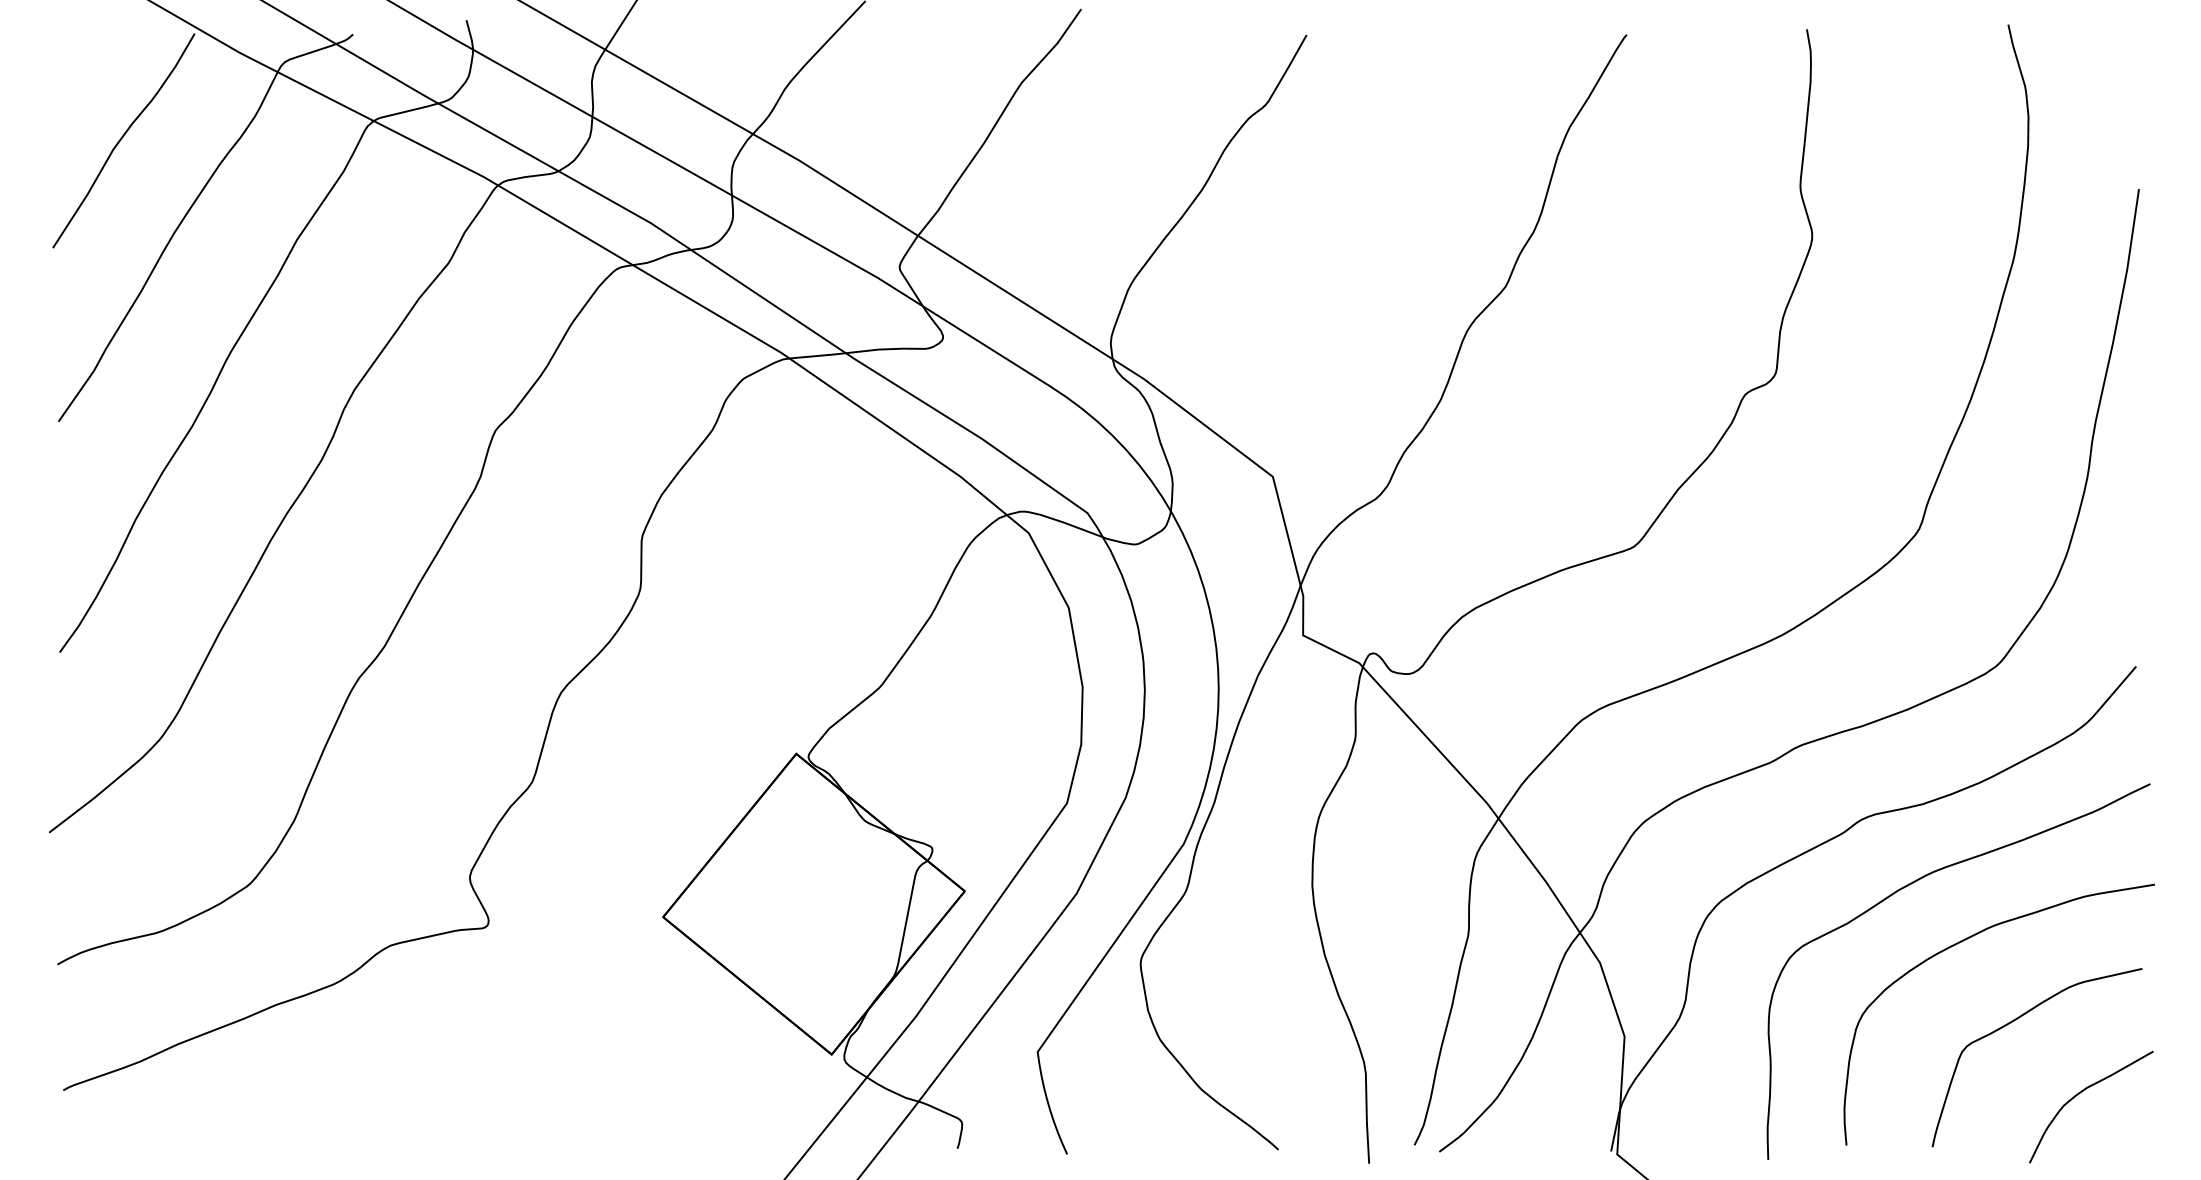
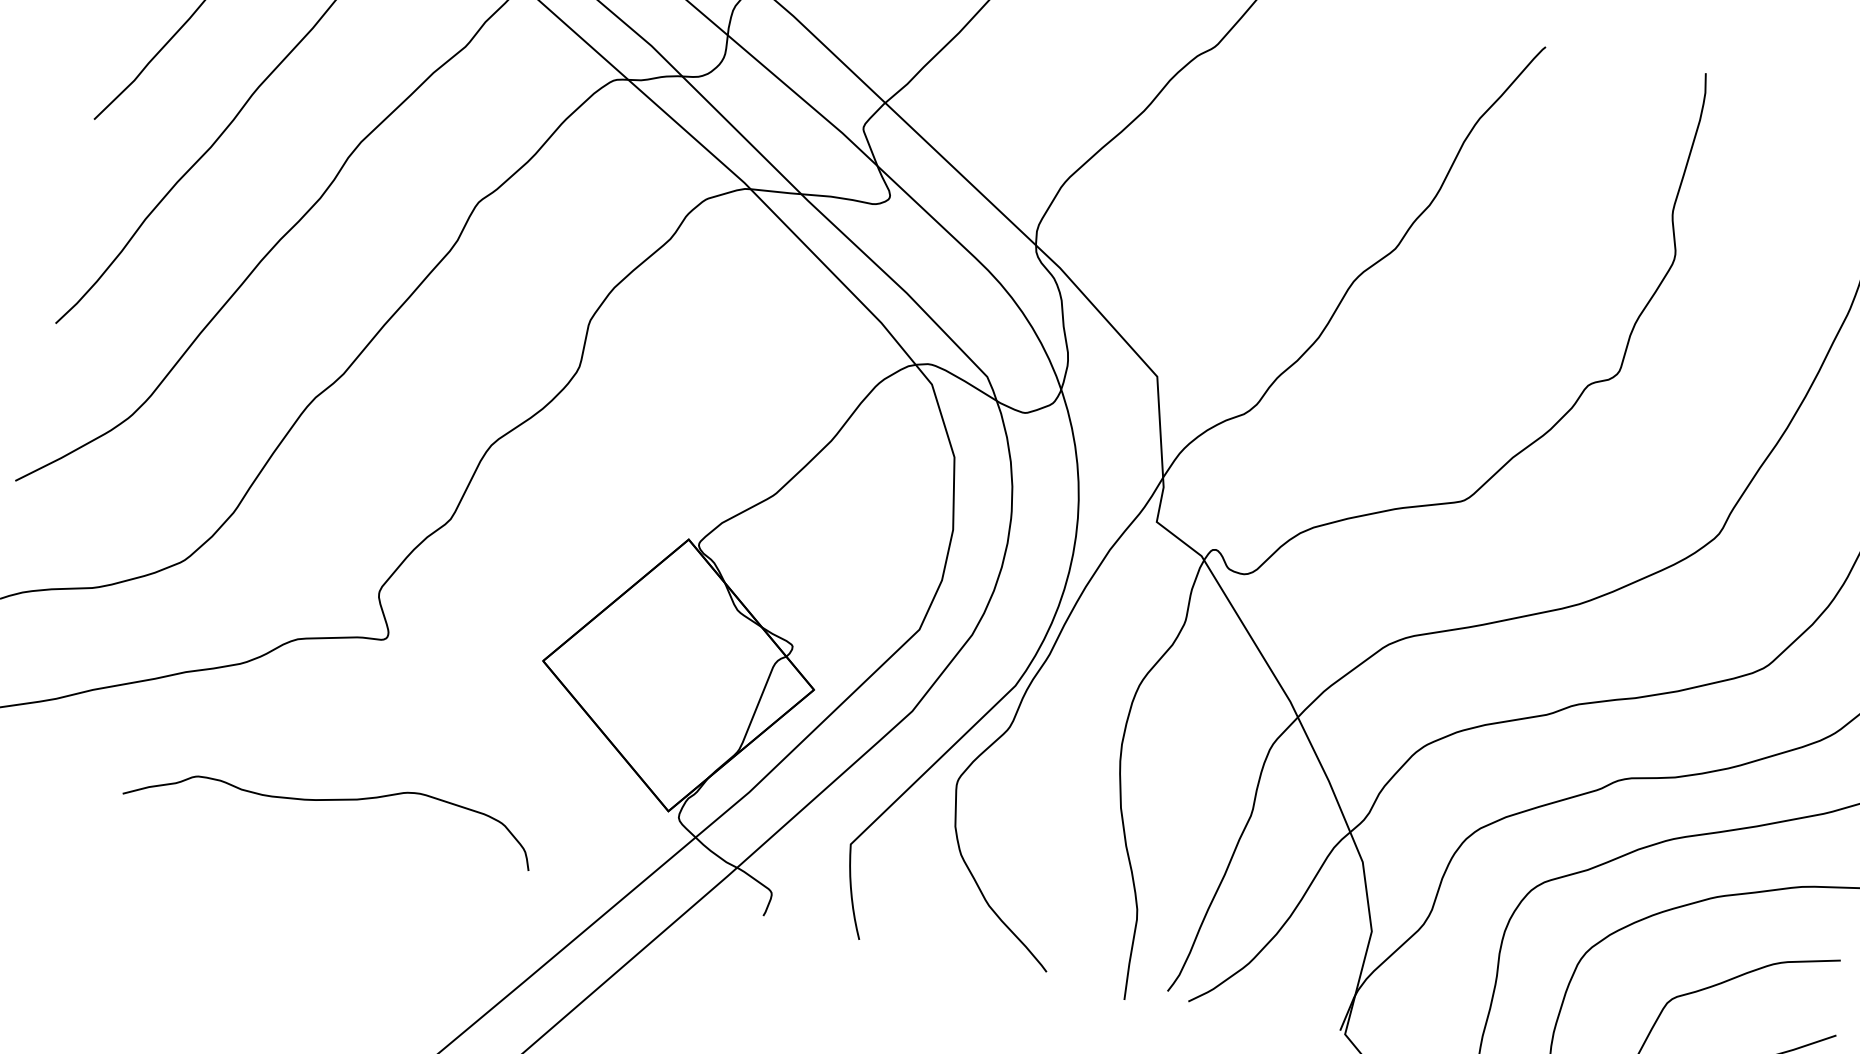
curve: (462, 1114) -> (332, 800), added

